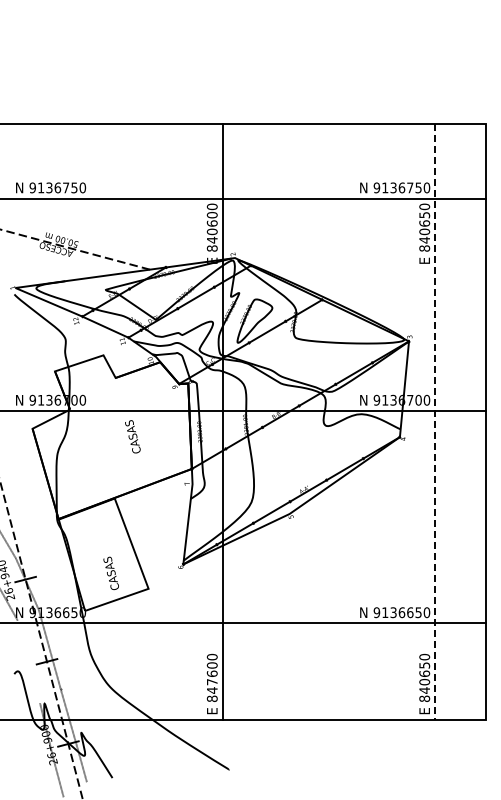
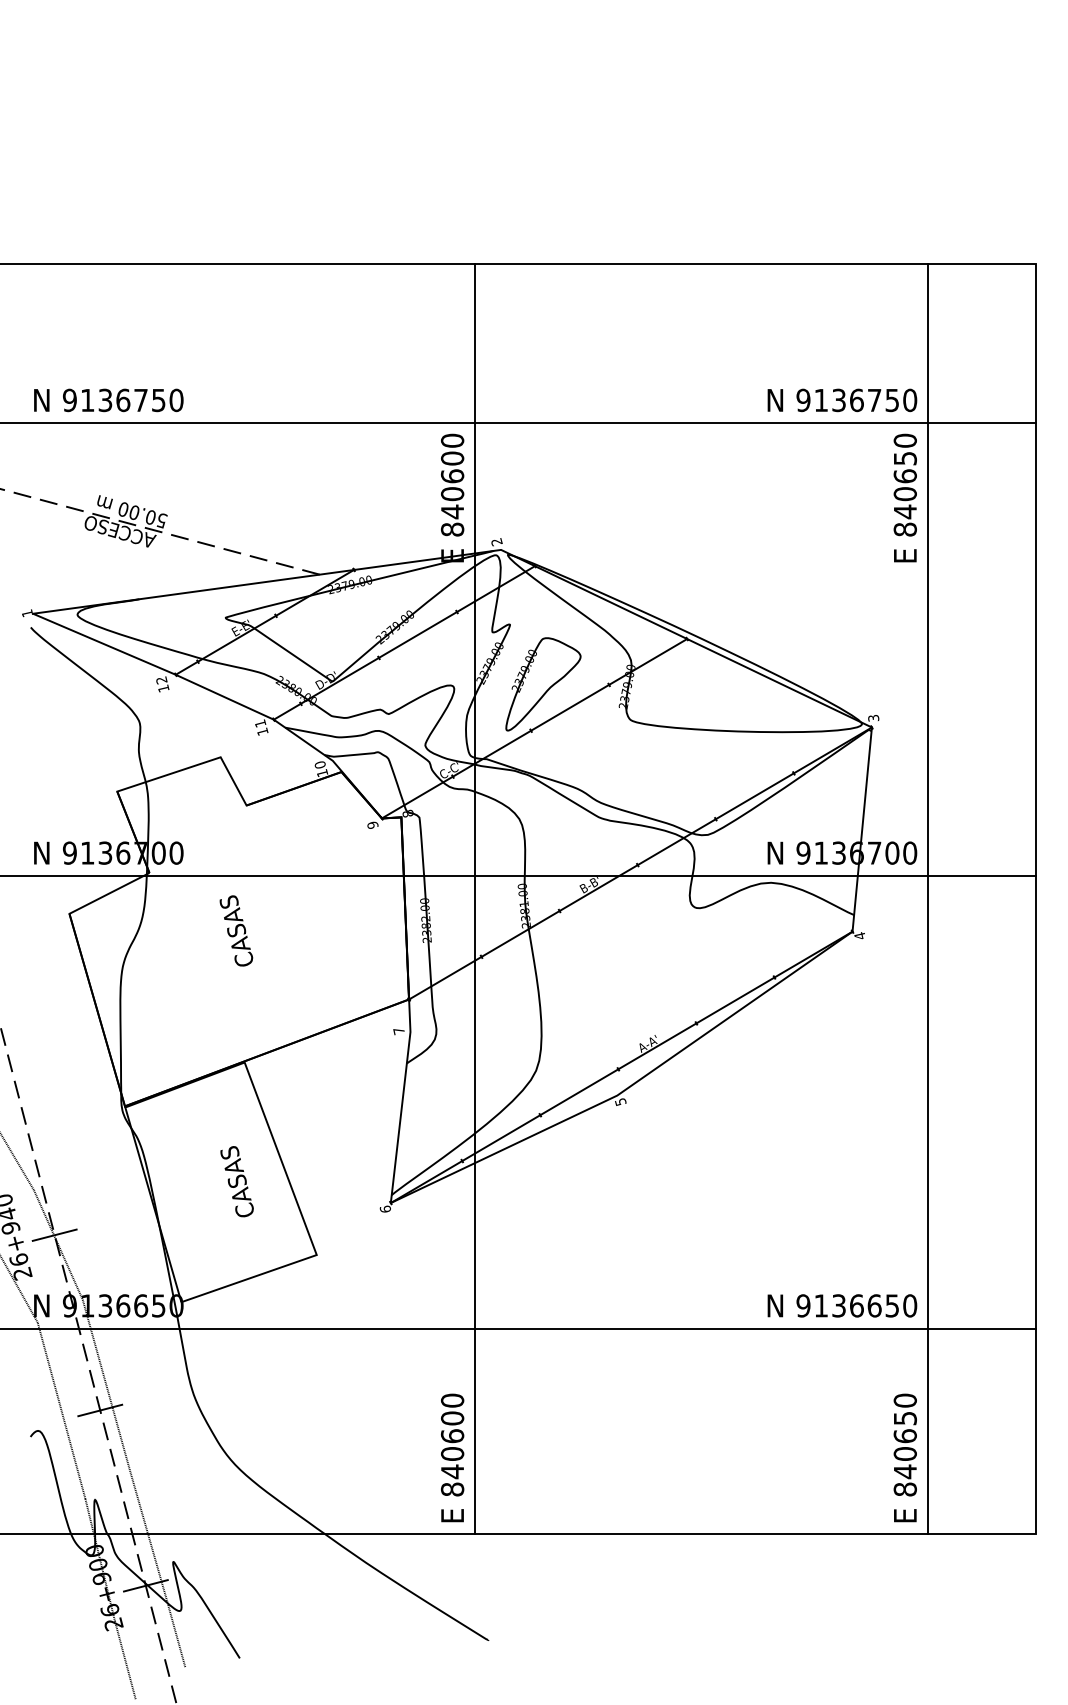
line: (435, 421) -> (928, 898), dashed -> solid
text: (132, 436) -> (235, 930), moved
text: (110, 573) -> (235, 1181), moved
line: (28, 661) -> (60, 1409), added
text: (211, 681) -> (450, 1452), 847600 -> 840600

